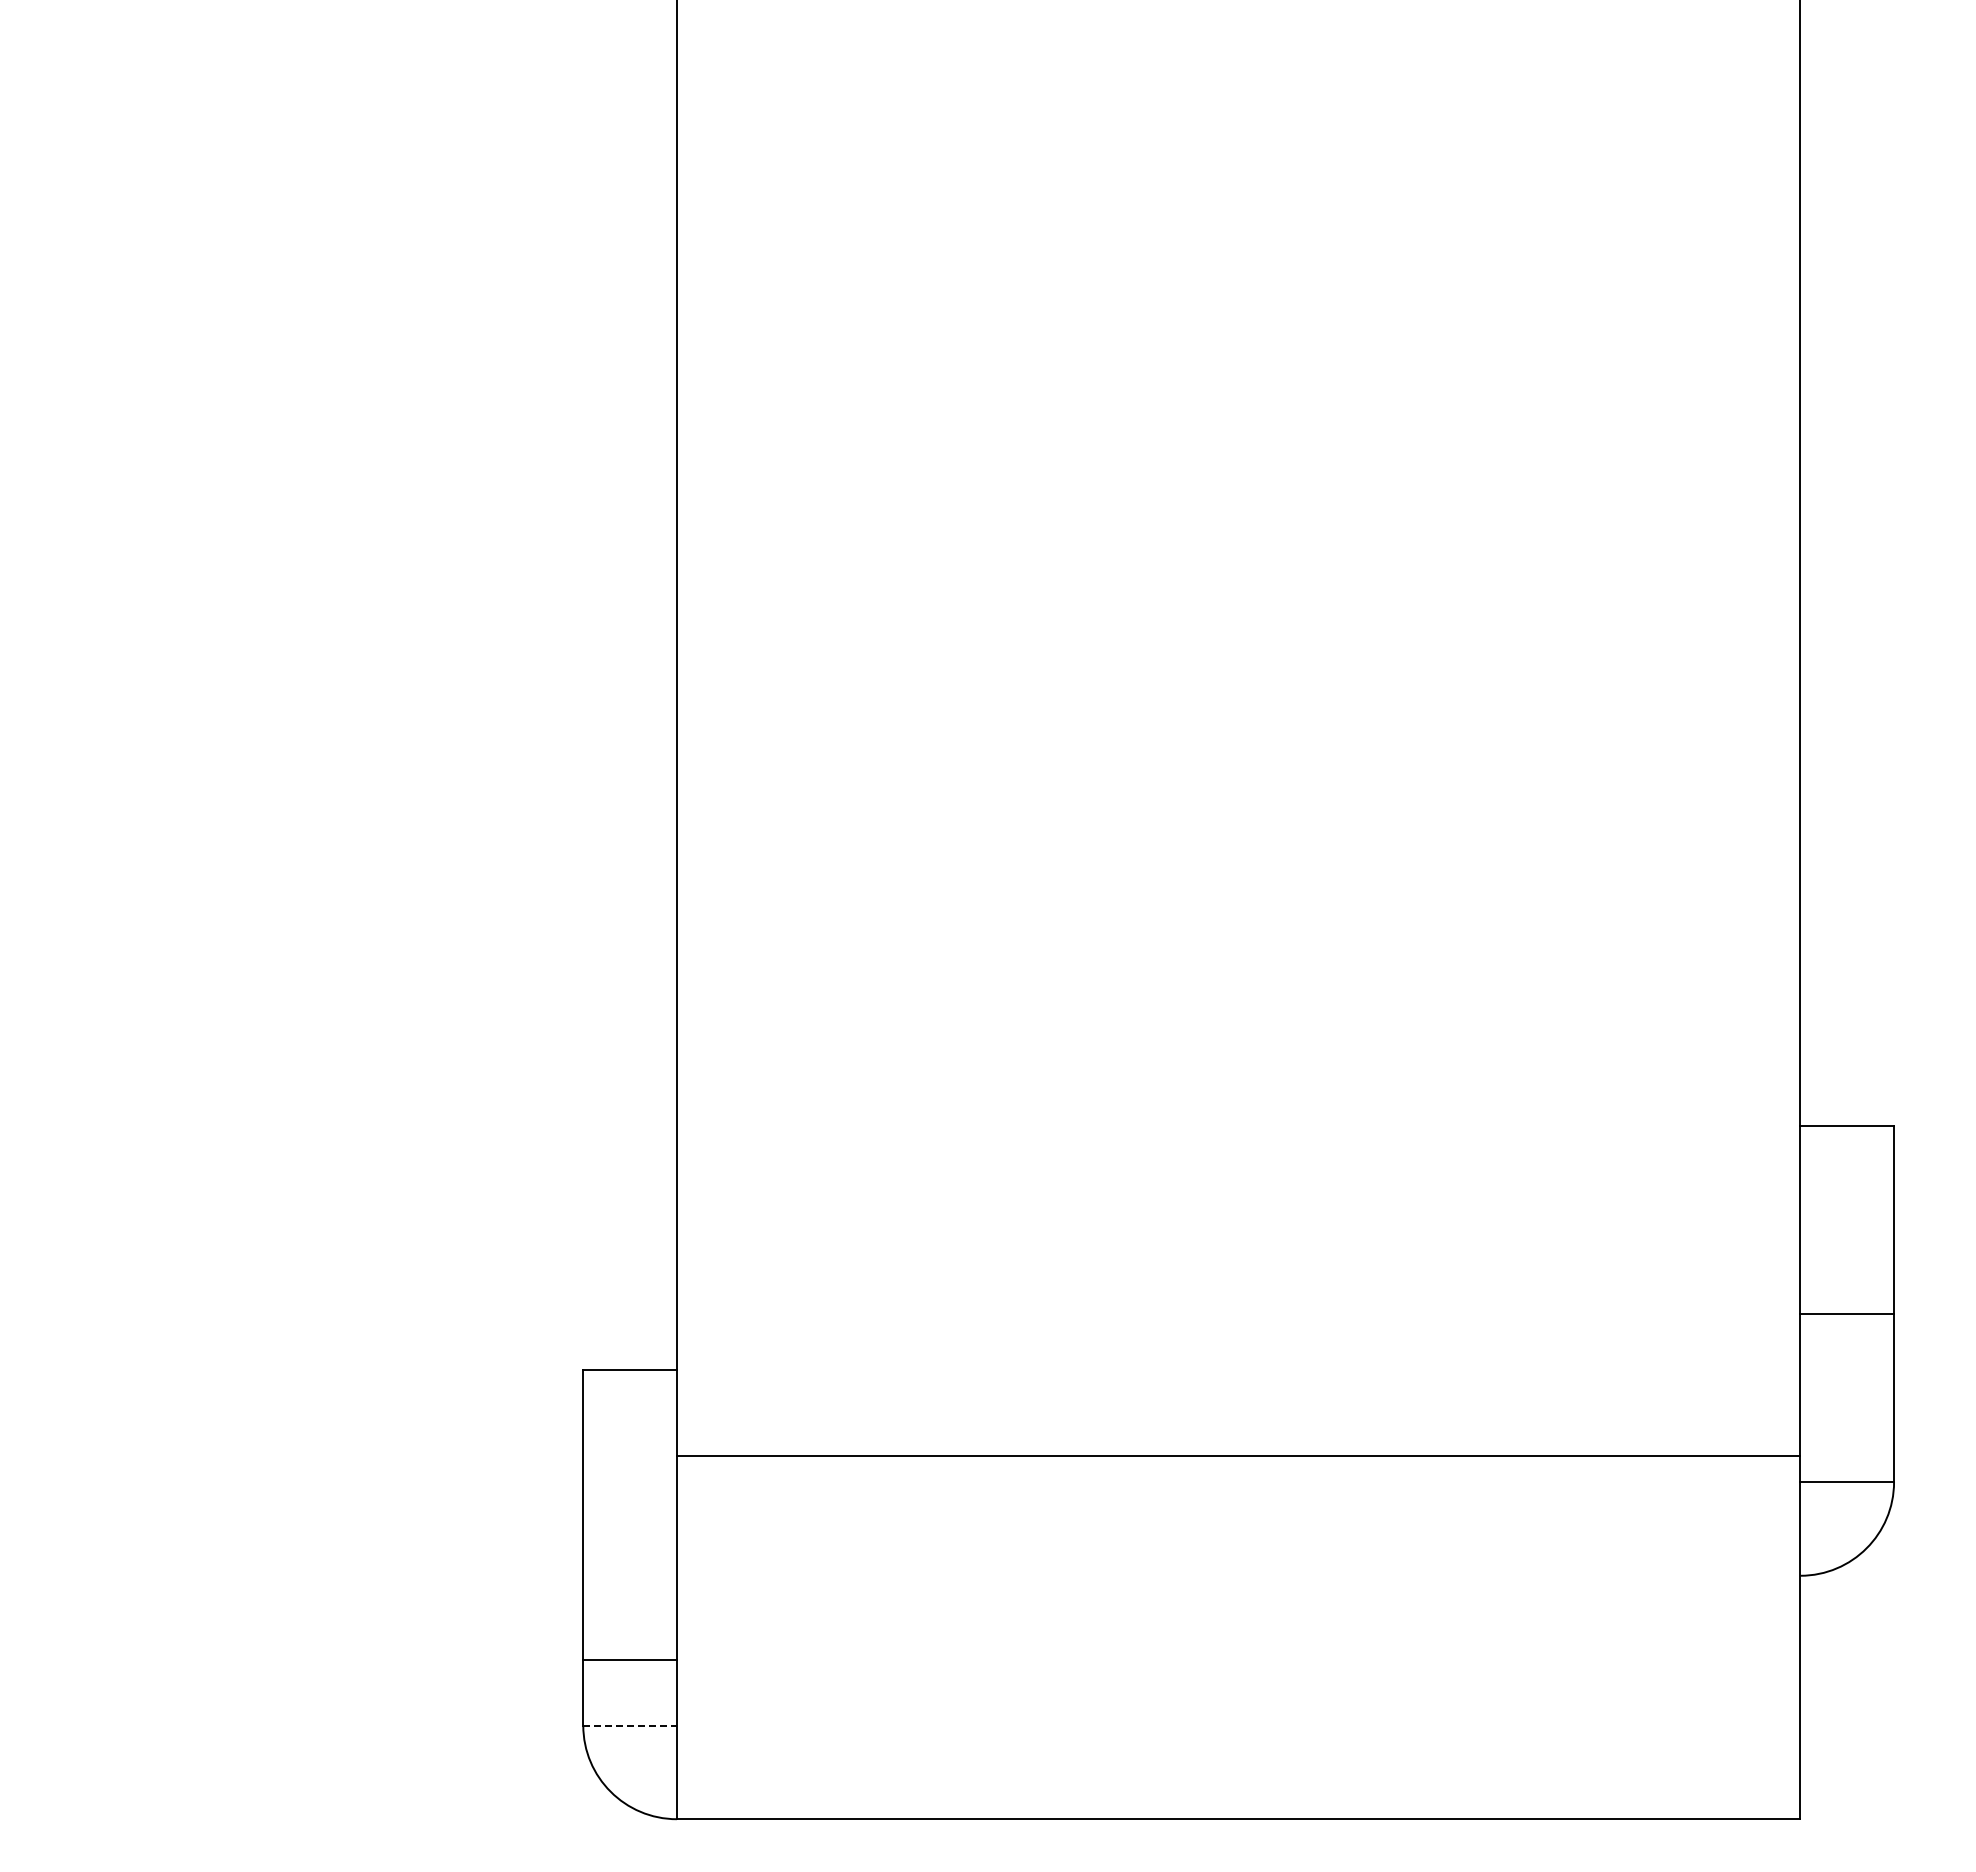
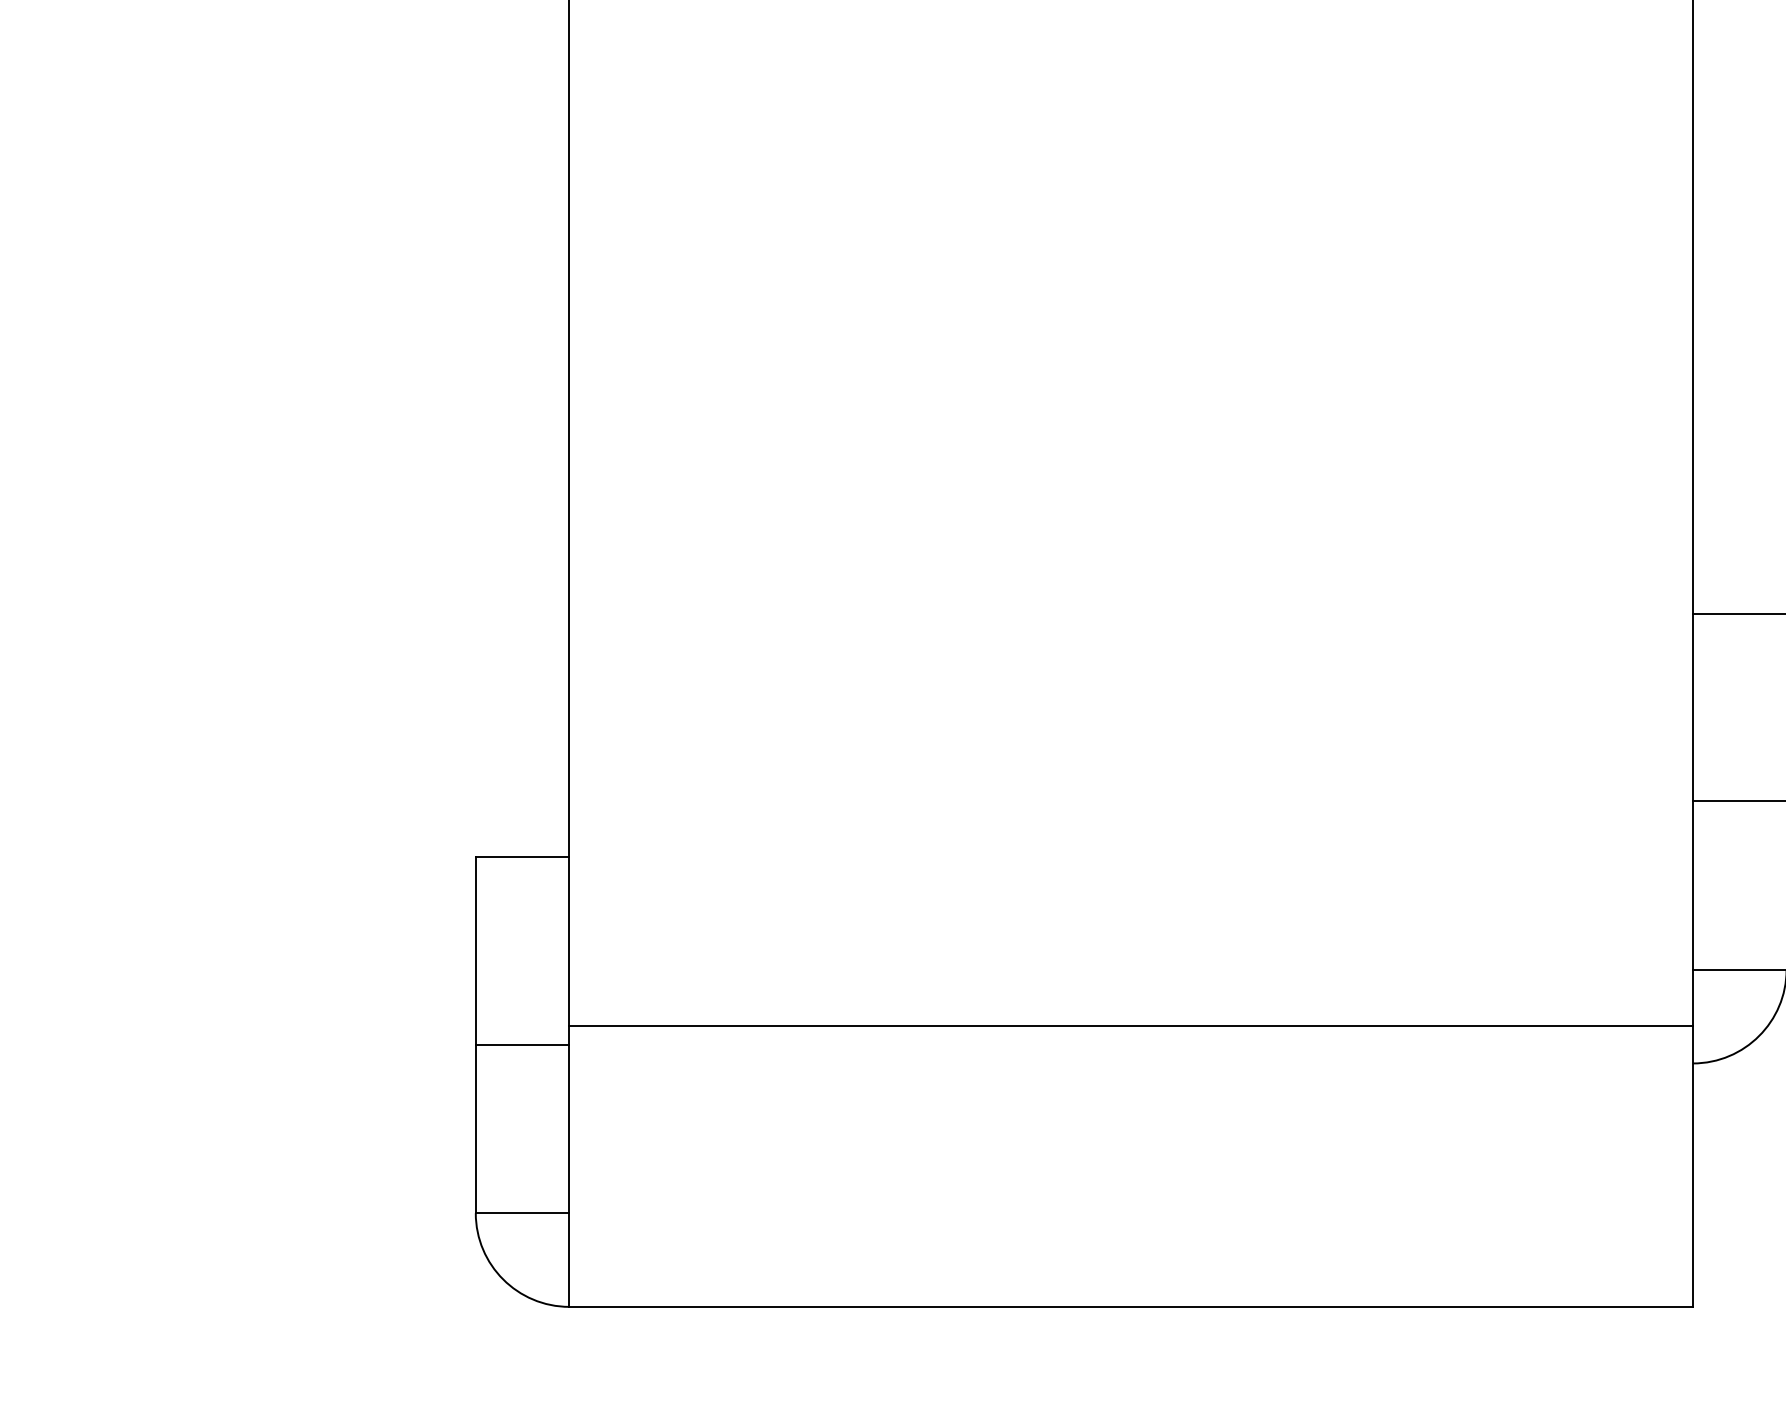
line: (1238, 1456) -> (1131, 1026), moved
line: (629, 1660) -> (522, 1045), moved
line: (630, 1725) -> (523, 1213), dashed -> solid

